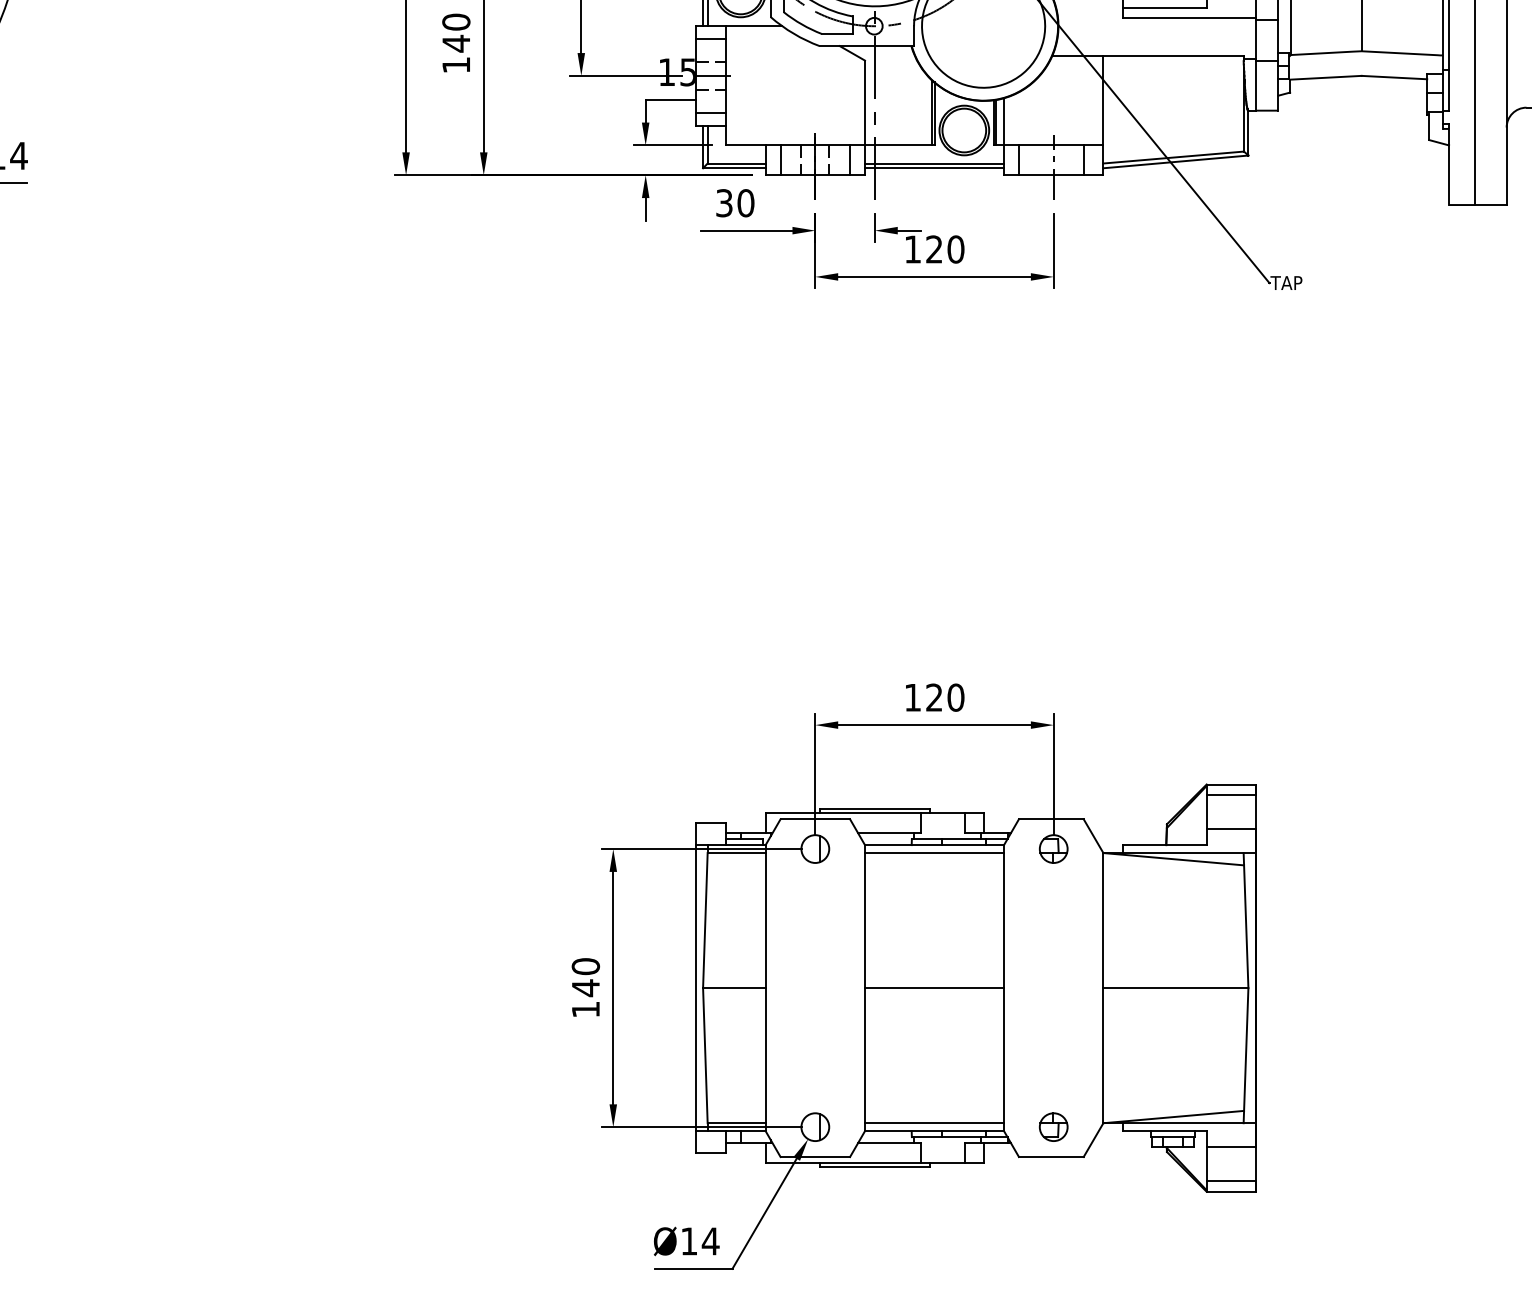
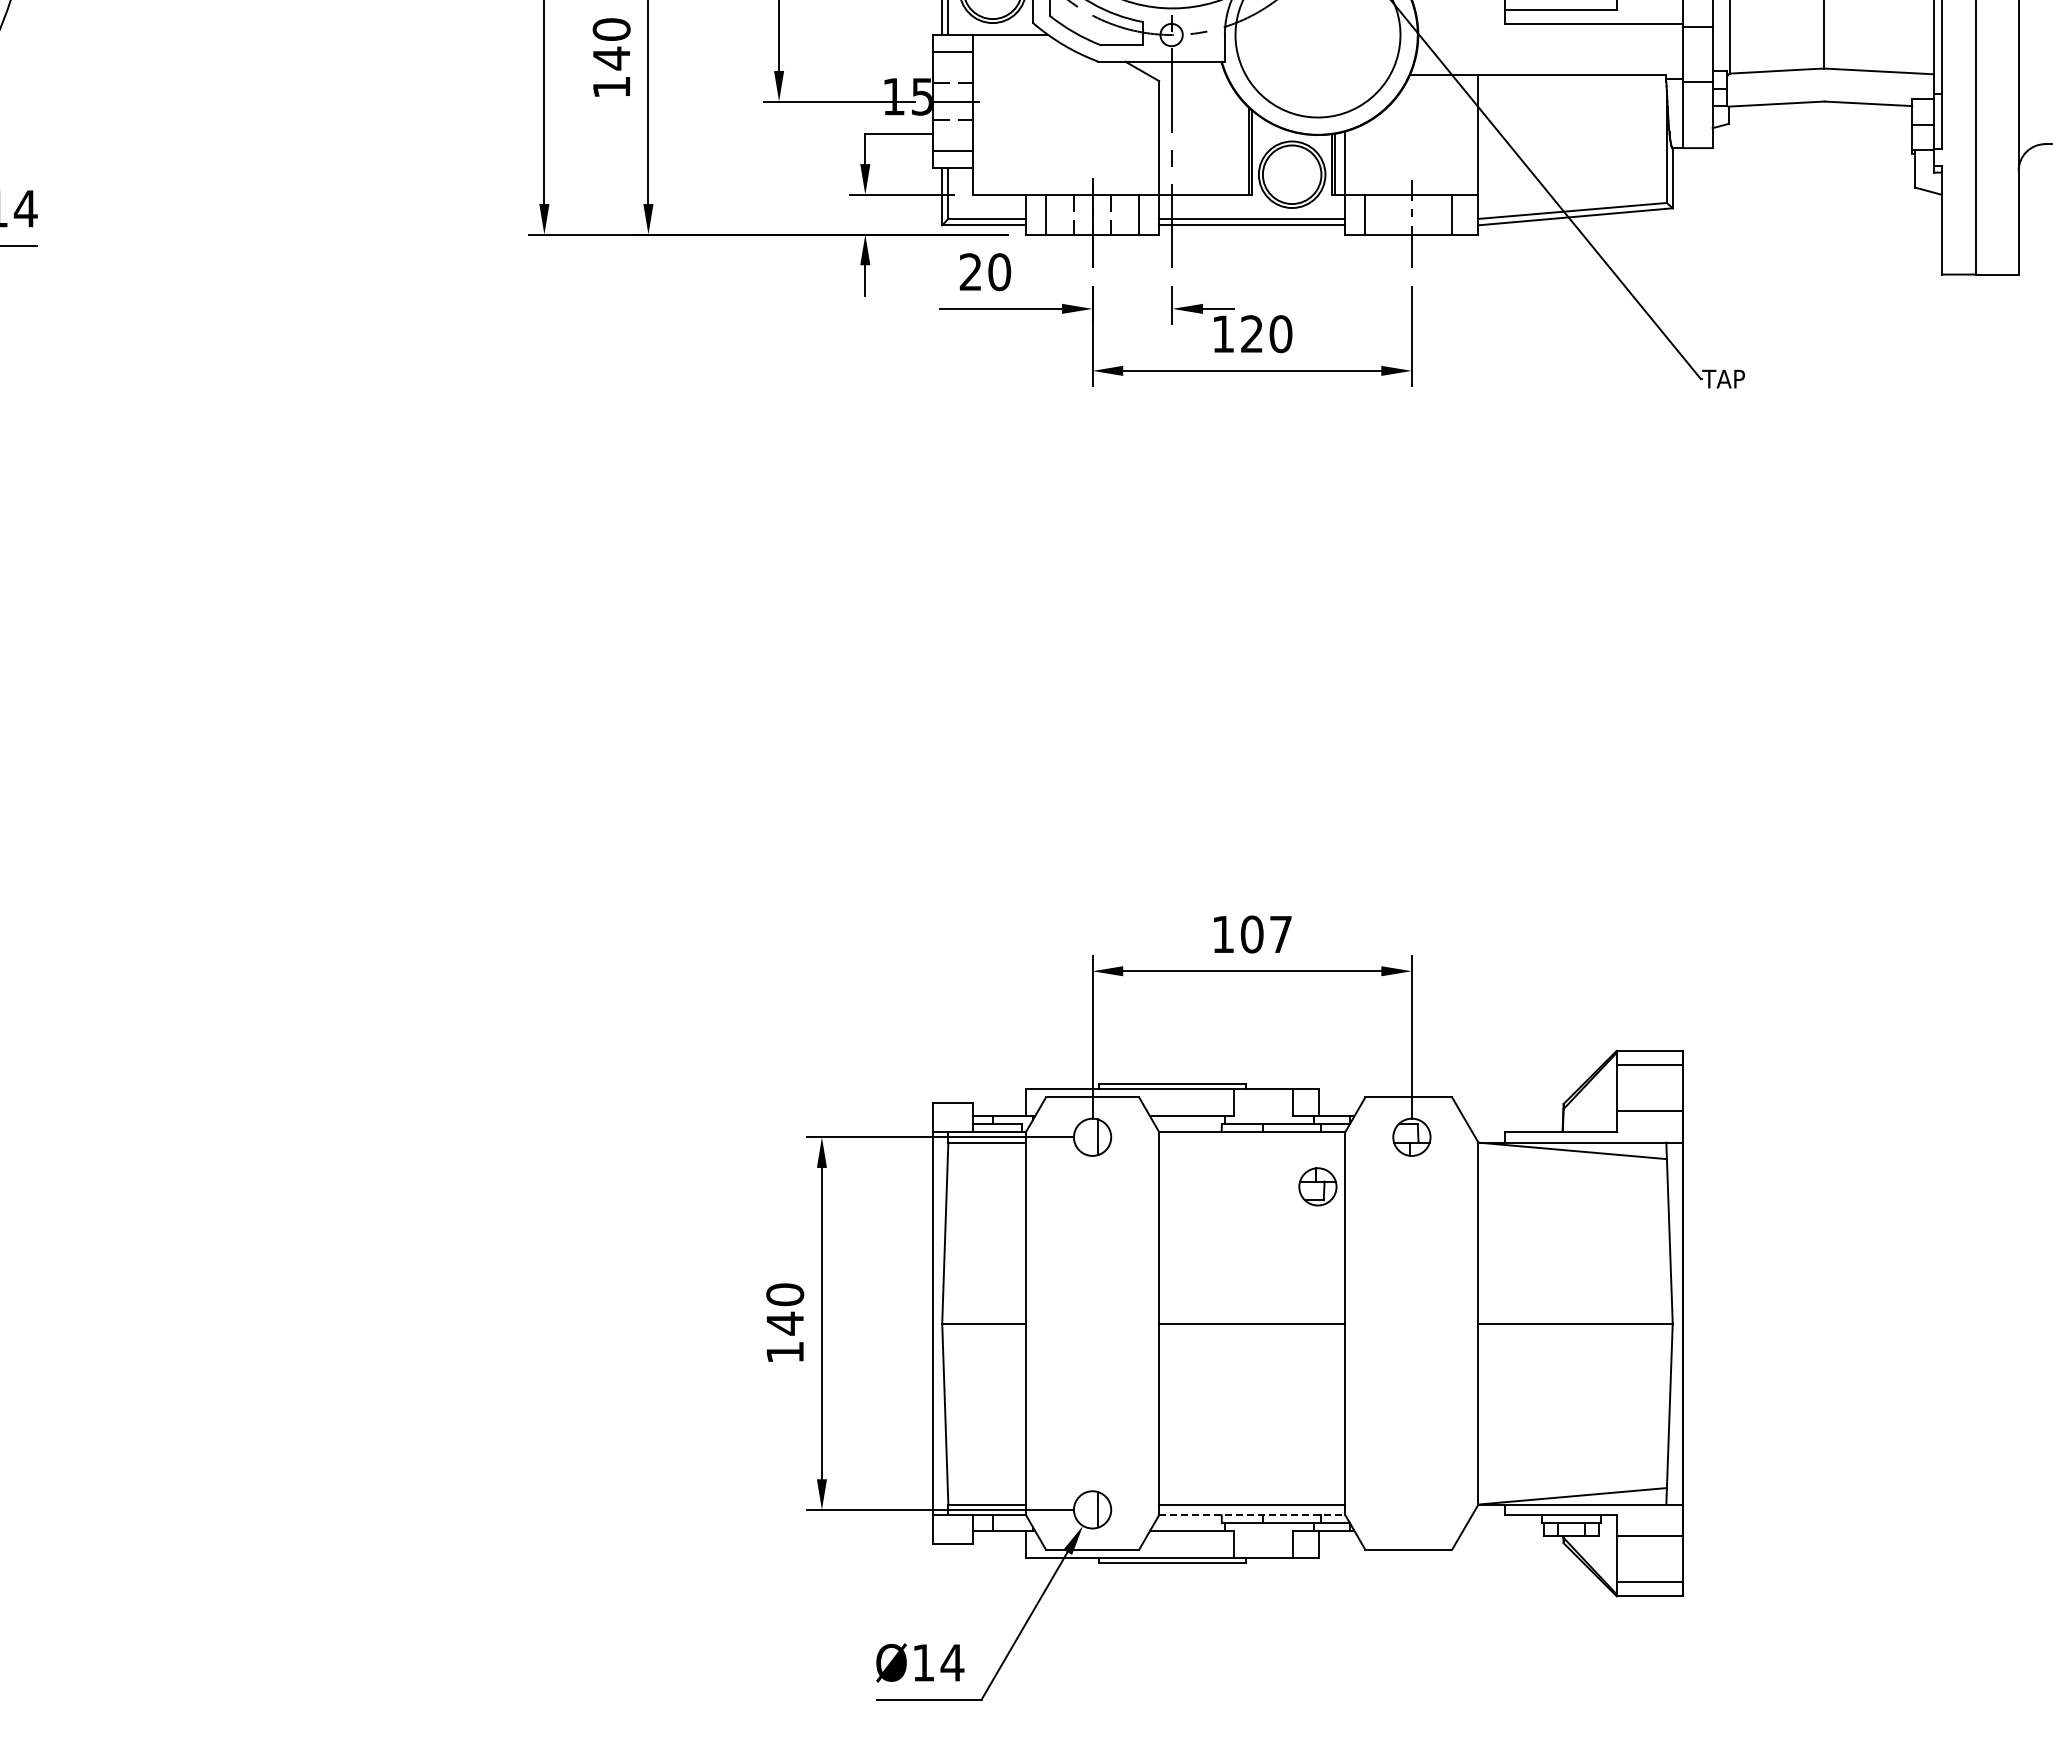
text: (724, 203) -> (970, 272), 30 -> 20
text: (945, 697) -> (1266, 934), 120 -> 107
line: (934, 852) -> (1252, 1142), removed
part: (1053, 1126) -> (1317, 1186), moved
line: (934, 1131) -> (1252, 1515), solid -> dashed

